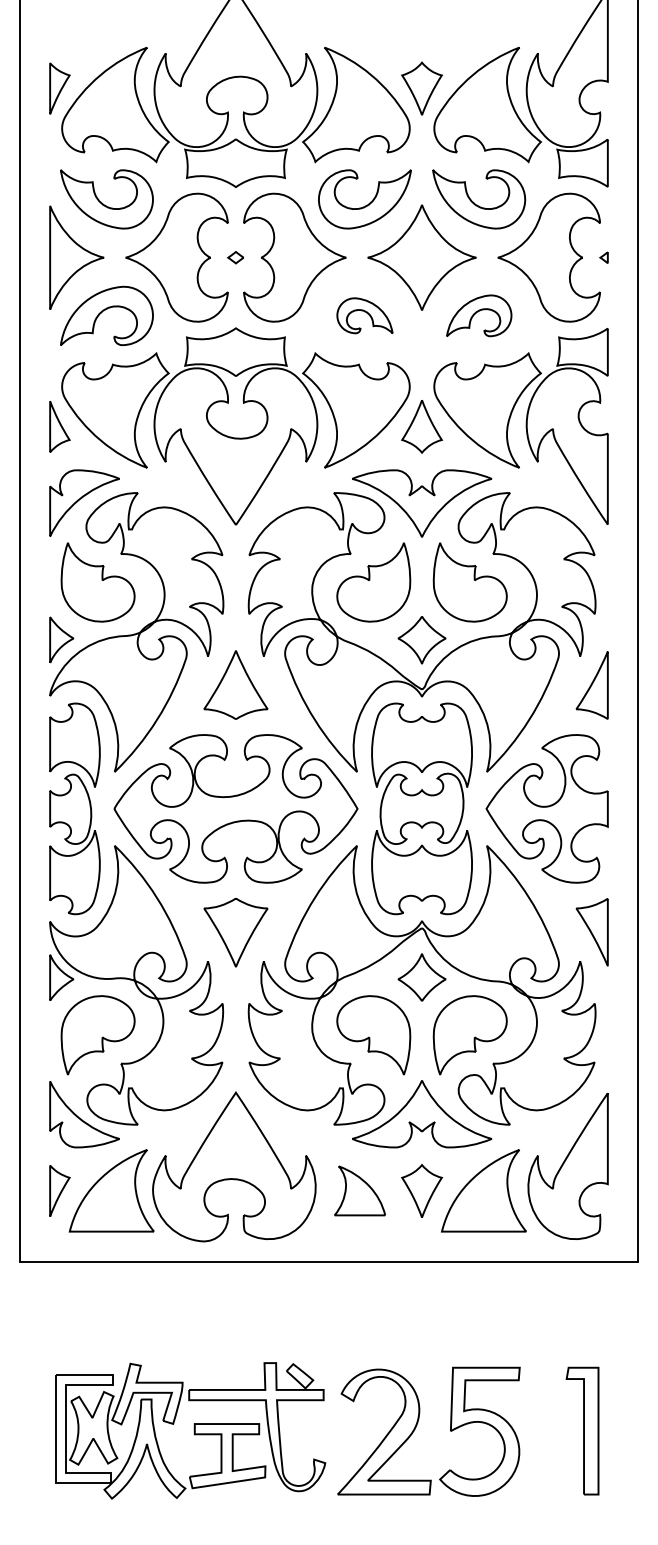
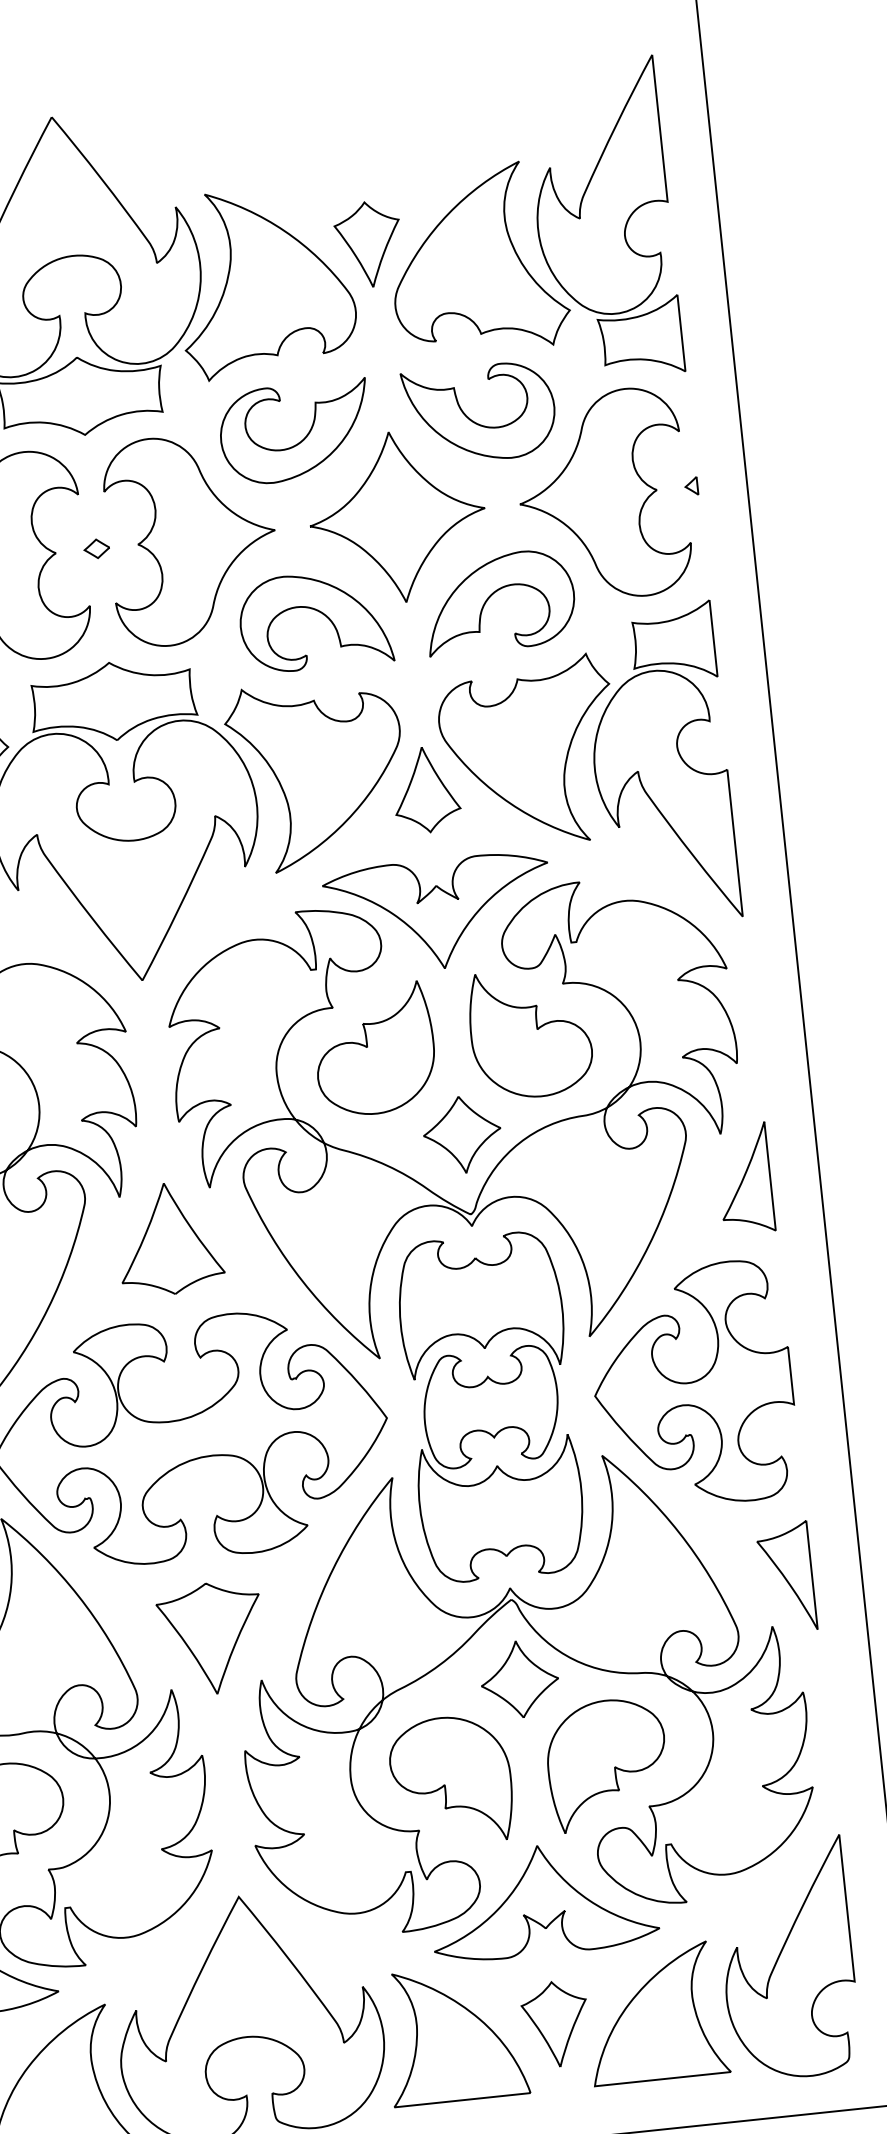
part: (364, 315) -> (314, 620), size x1.67
part: (479, 315) -> (500, 600), size x1.43
part: (359, 1190) -> (454, 2033), size x1.67

